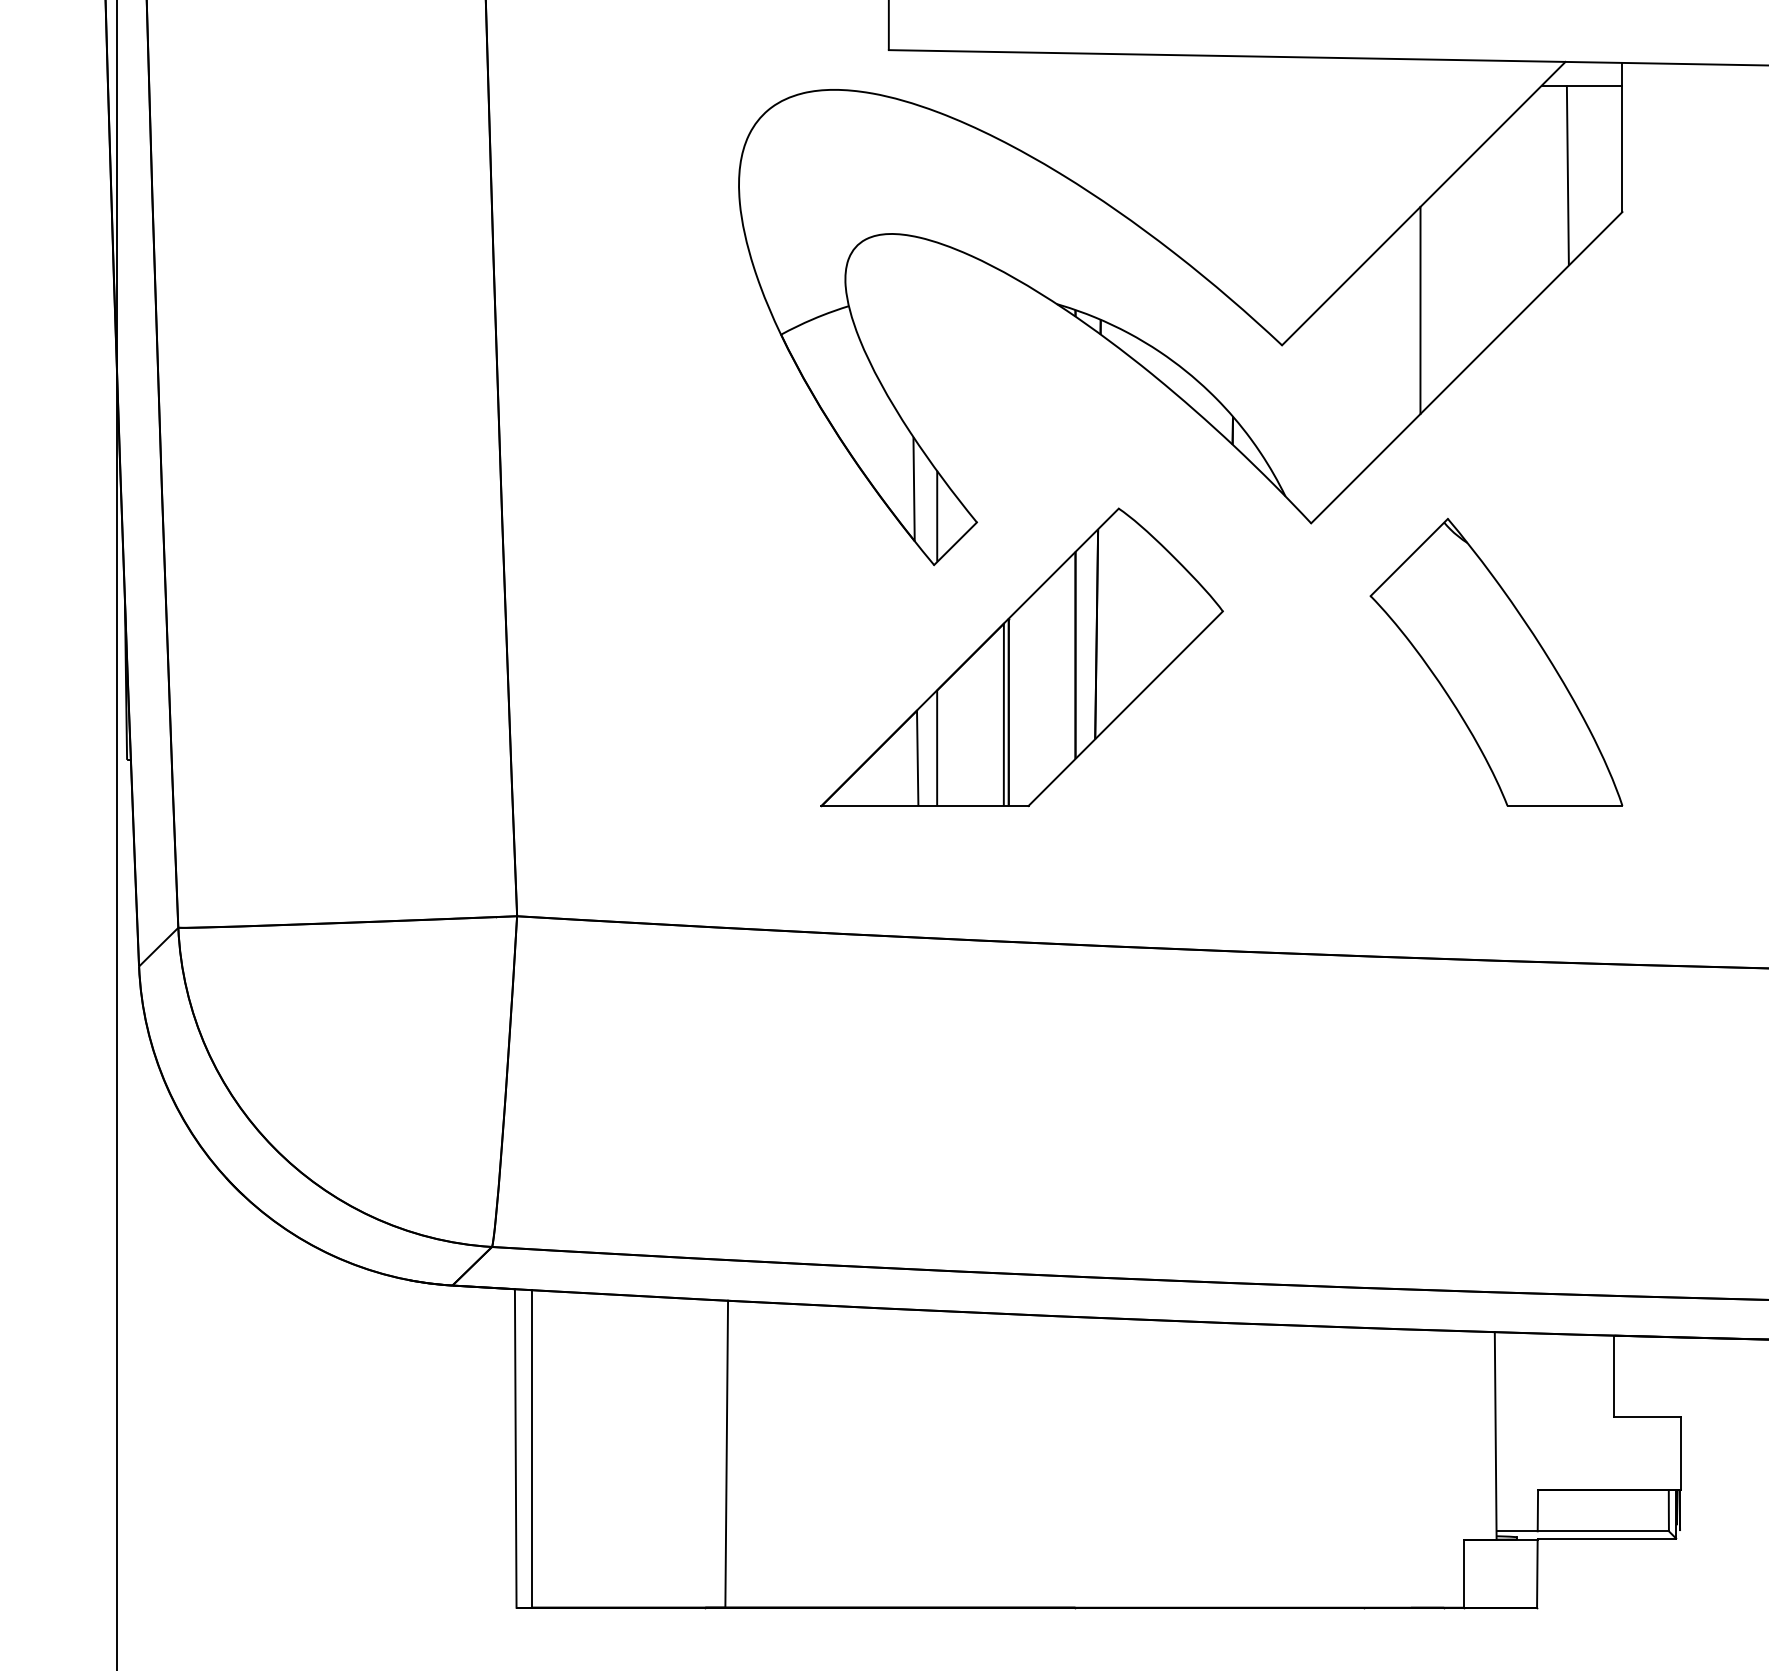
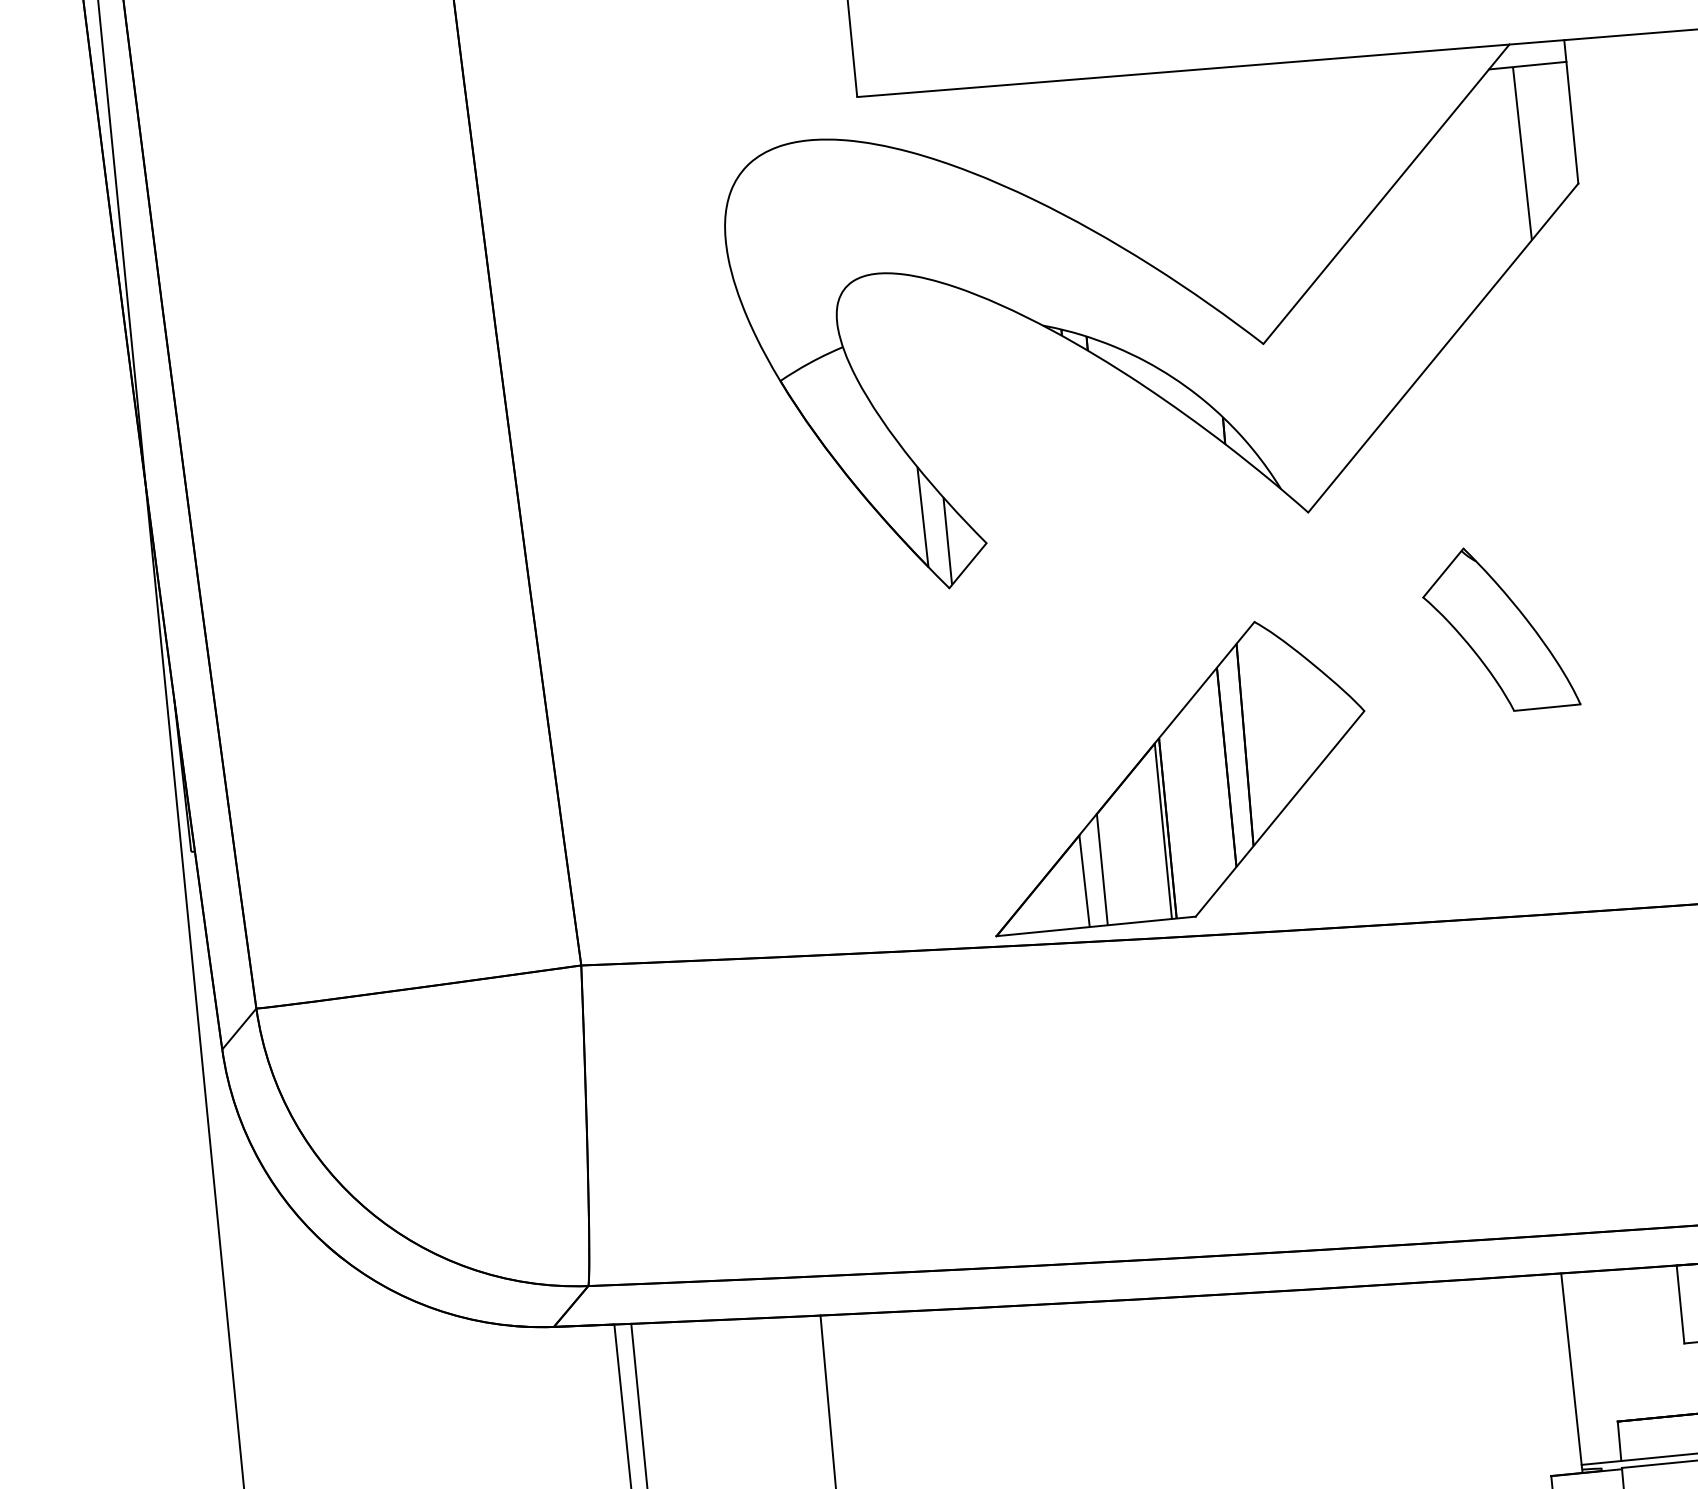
line: (1420, 310) -> (1393, 297), removed
part: (1021, 657) -> (1174, 774), moved
part: (1496, 661) -> (1499, 627), size x0.6

